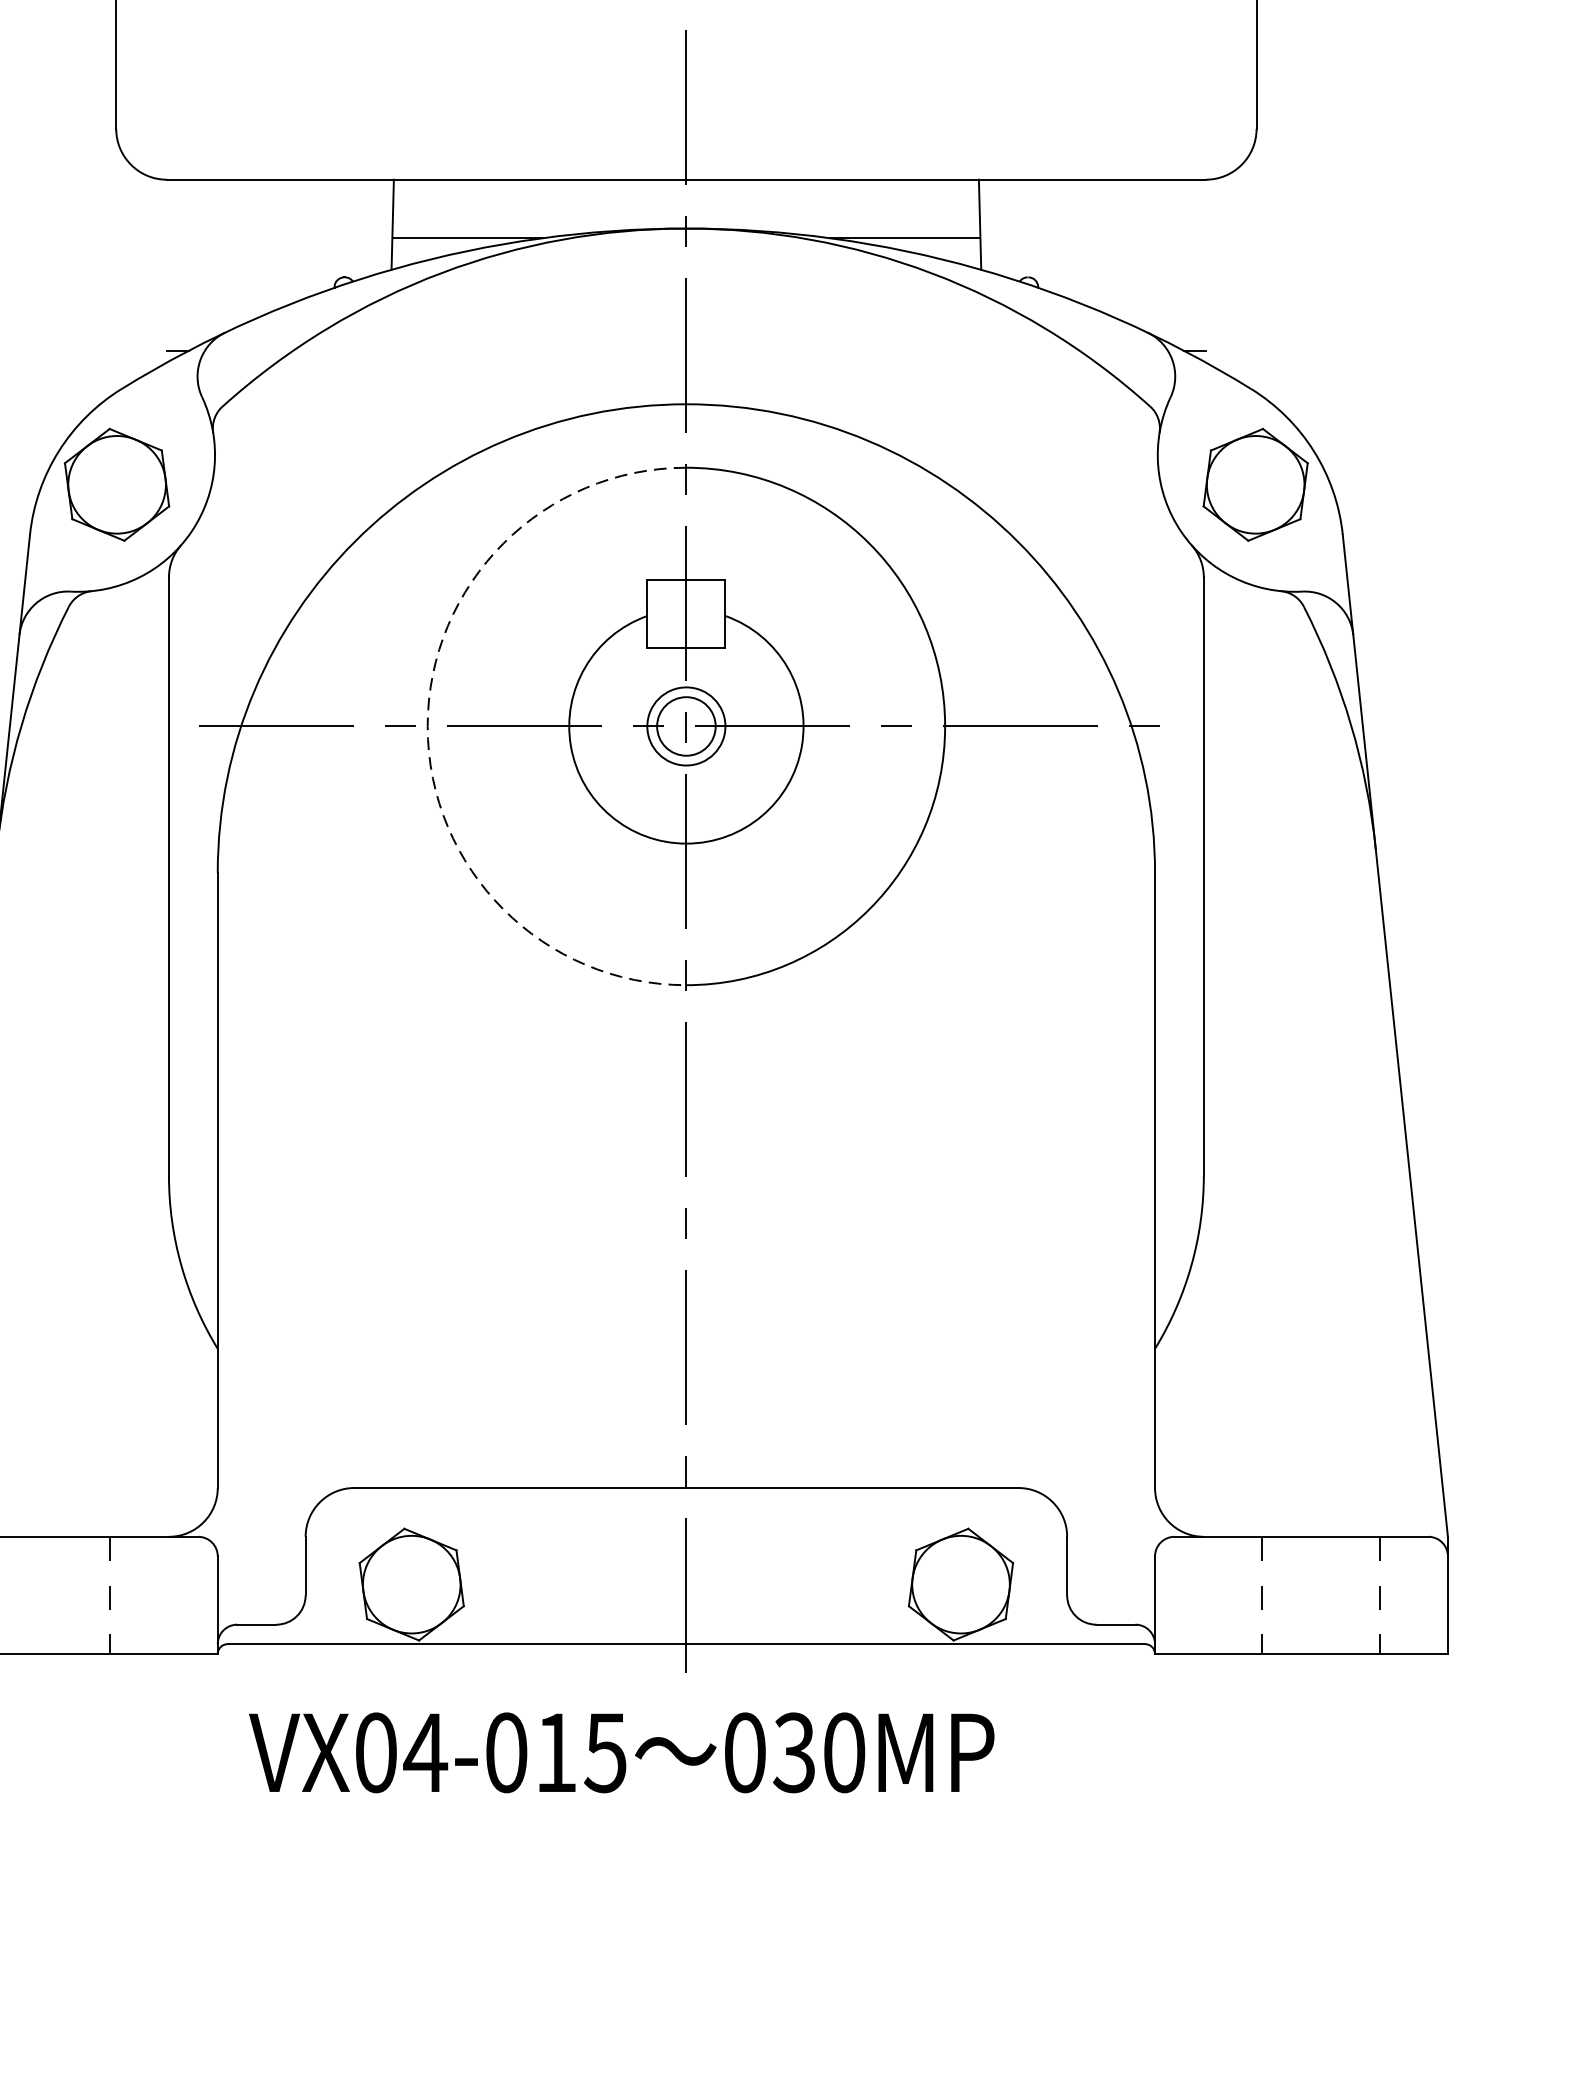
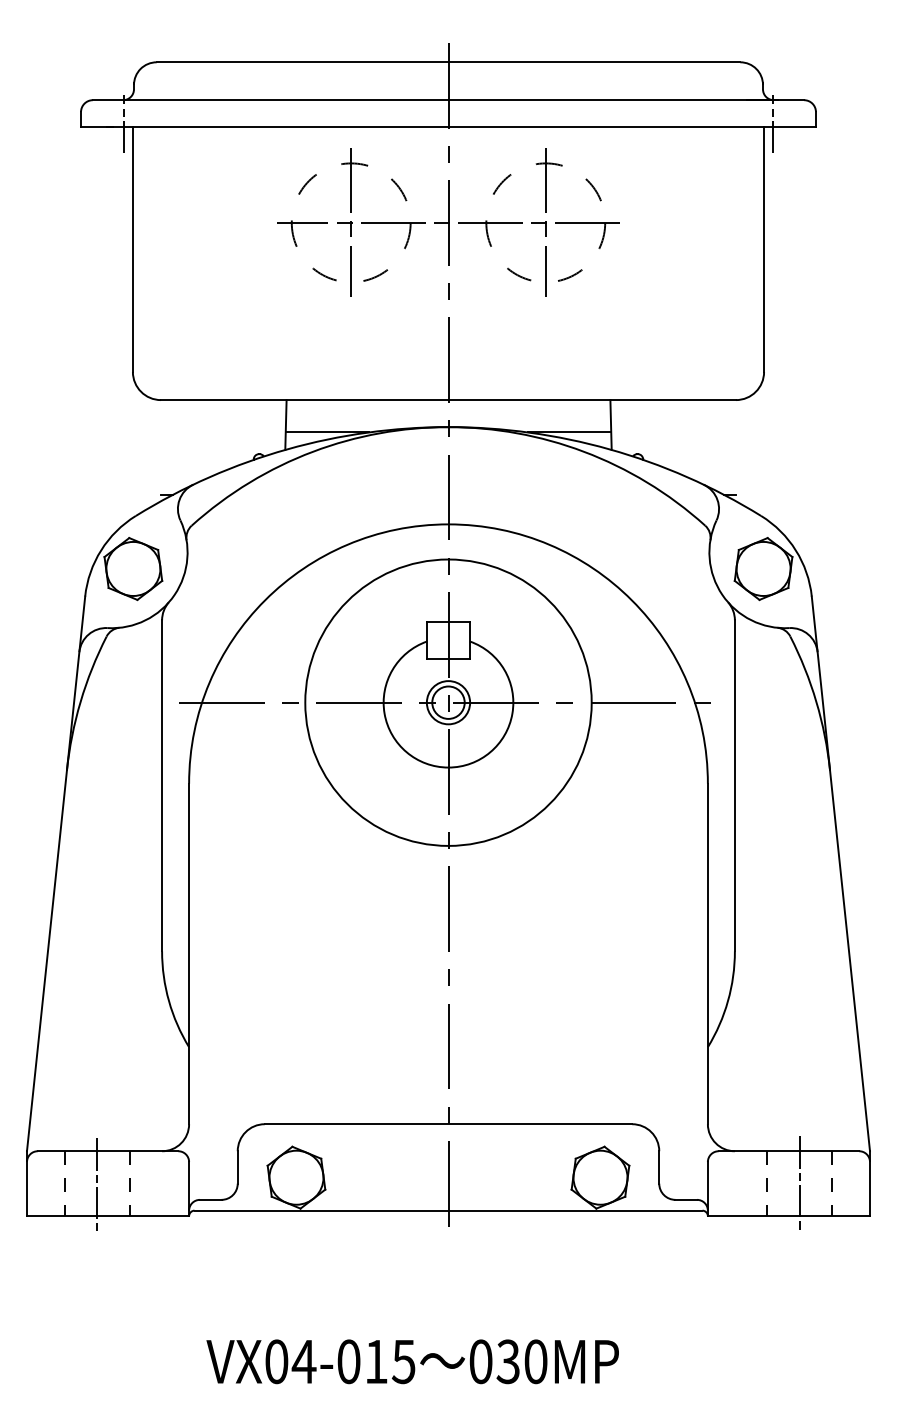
arc: (428, 726) -> (305, 702), dashed -> solid
line: (1320, 1595) -> (799, 1183), added
line: (52, 1596) -> (97, 1184), added
text: (621, 1752) -> (412, 1361), moved

